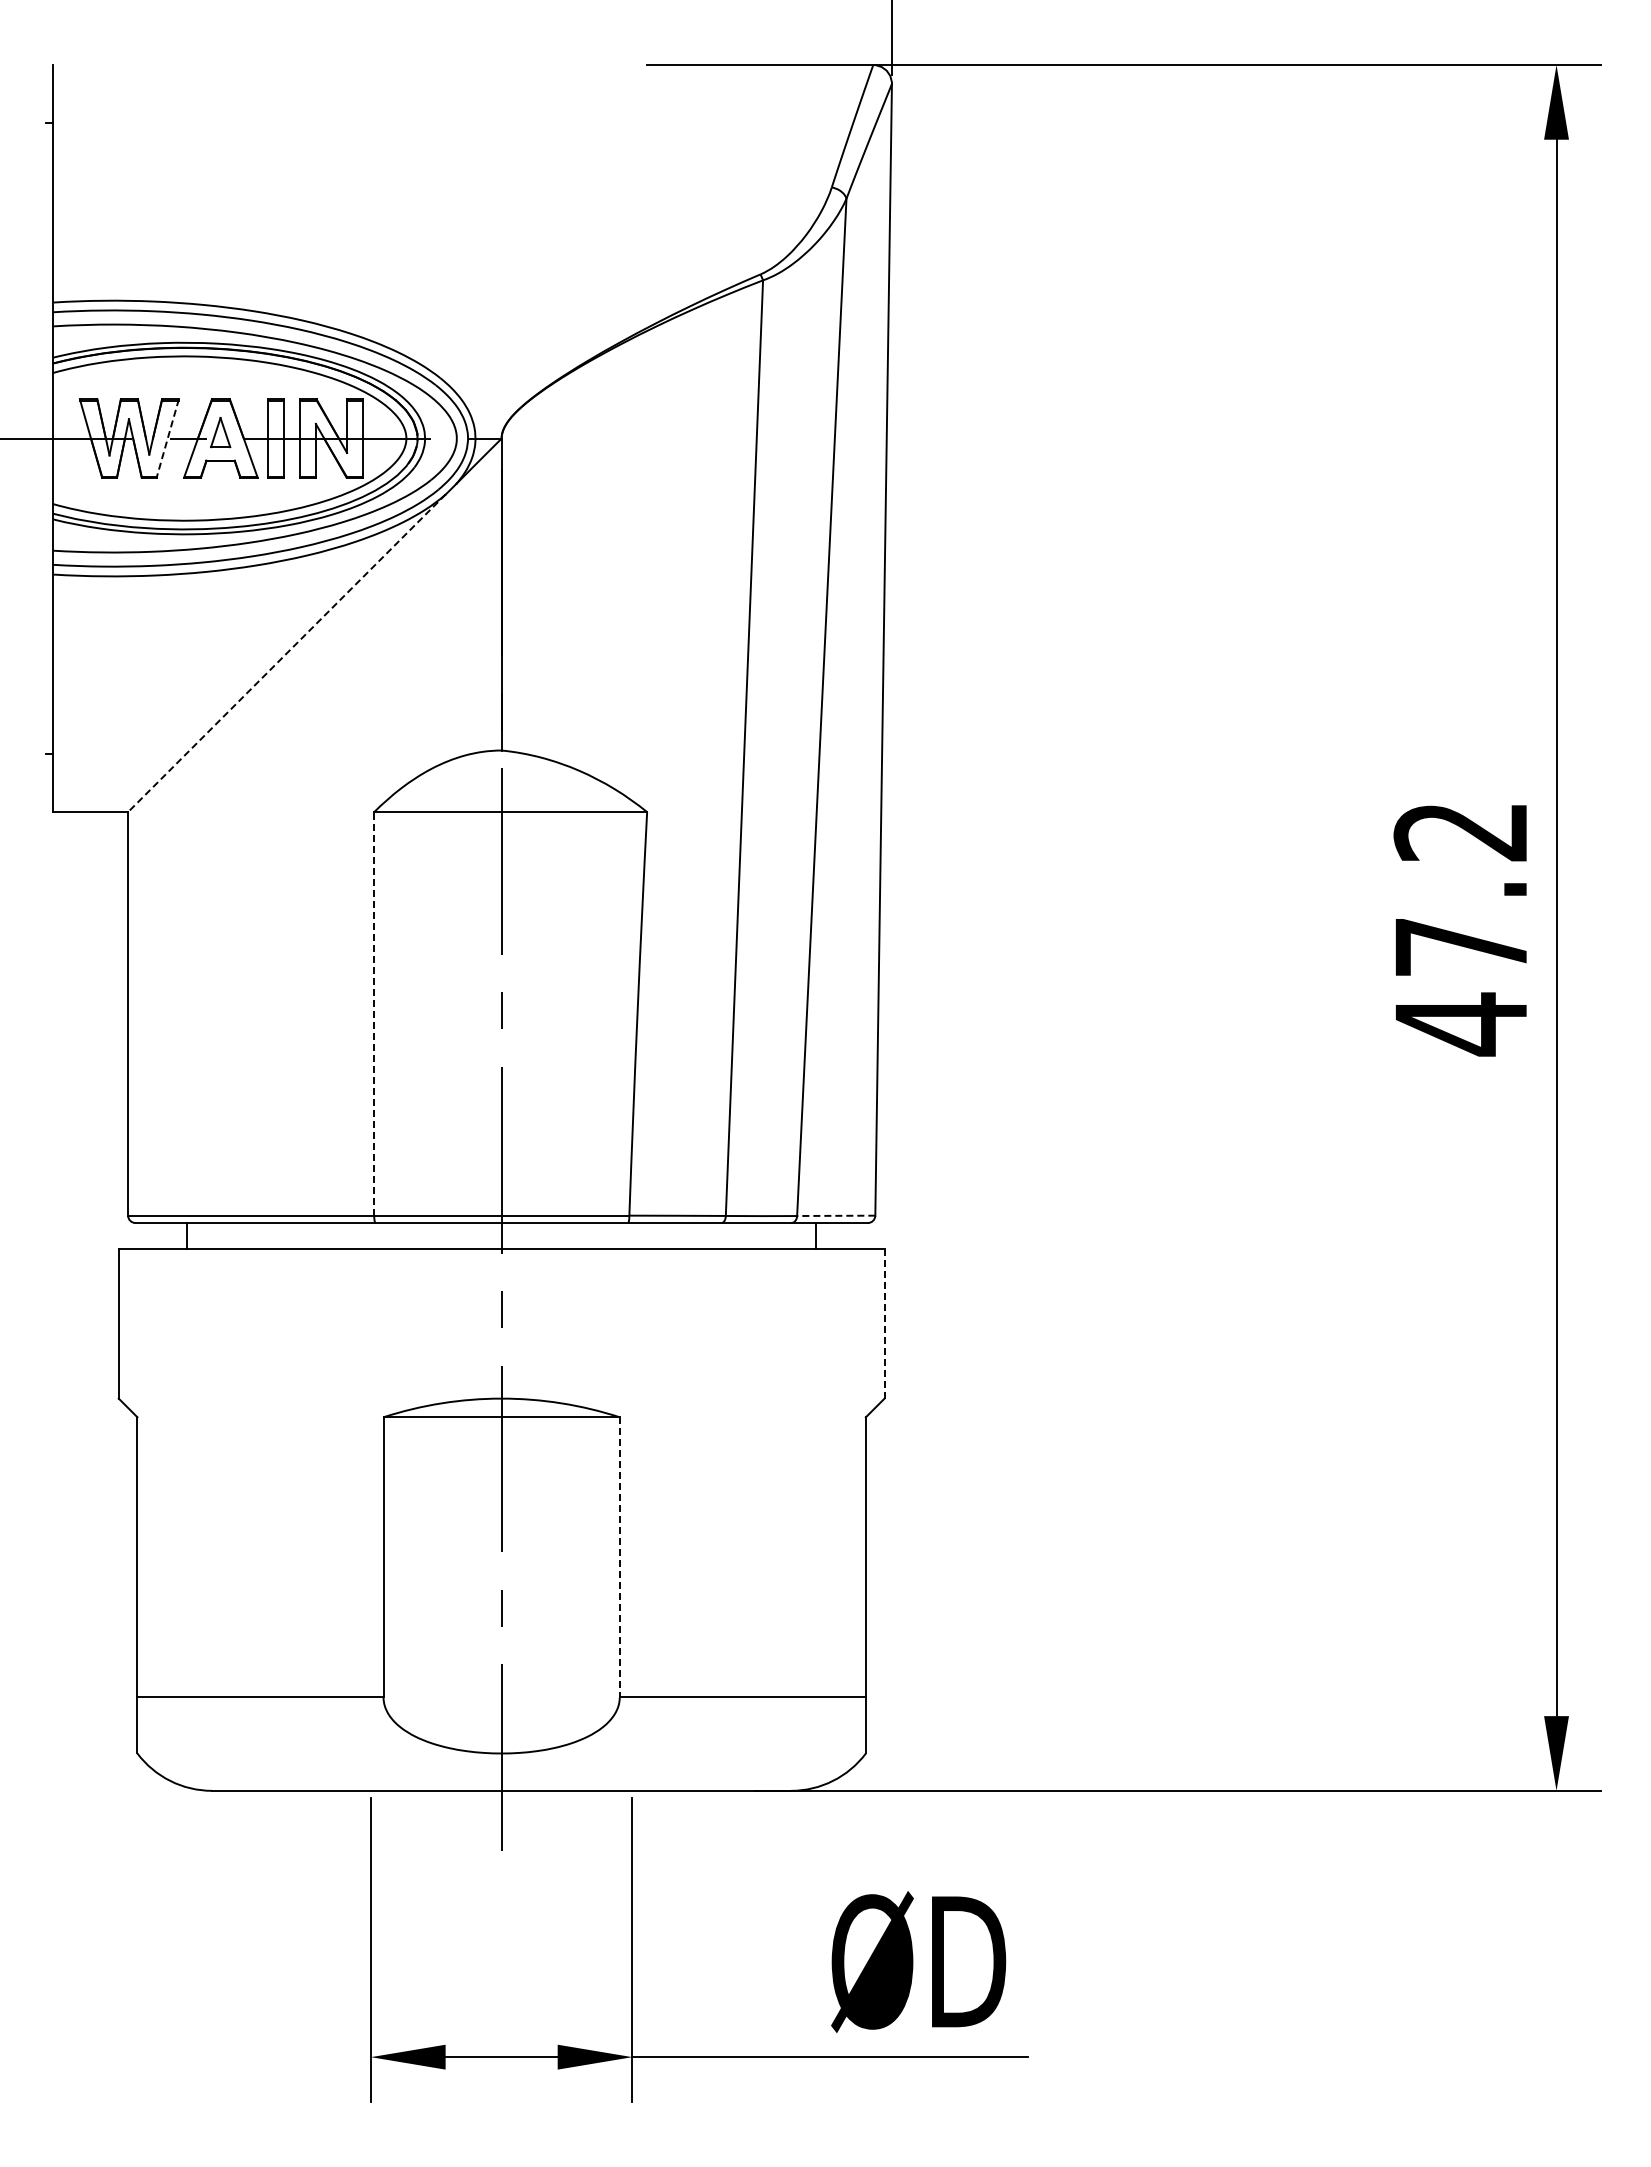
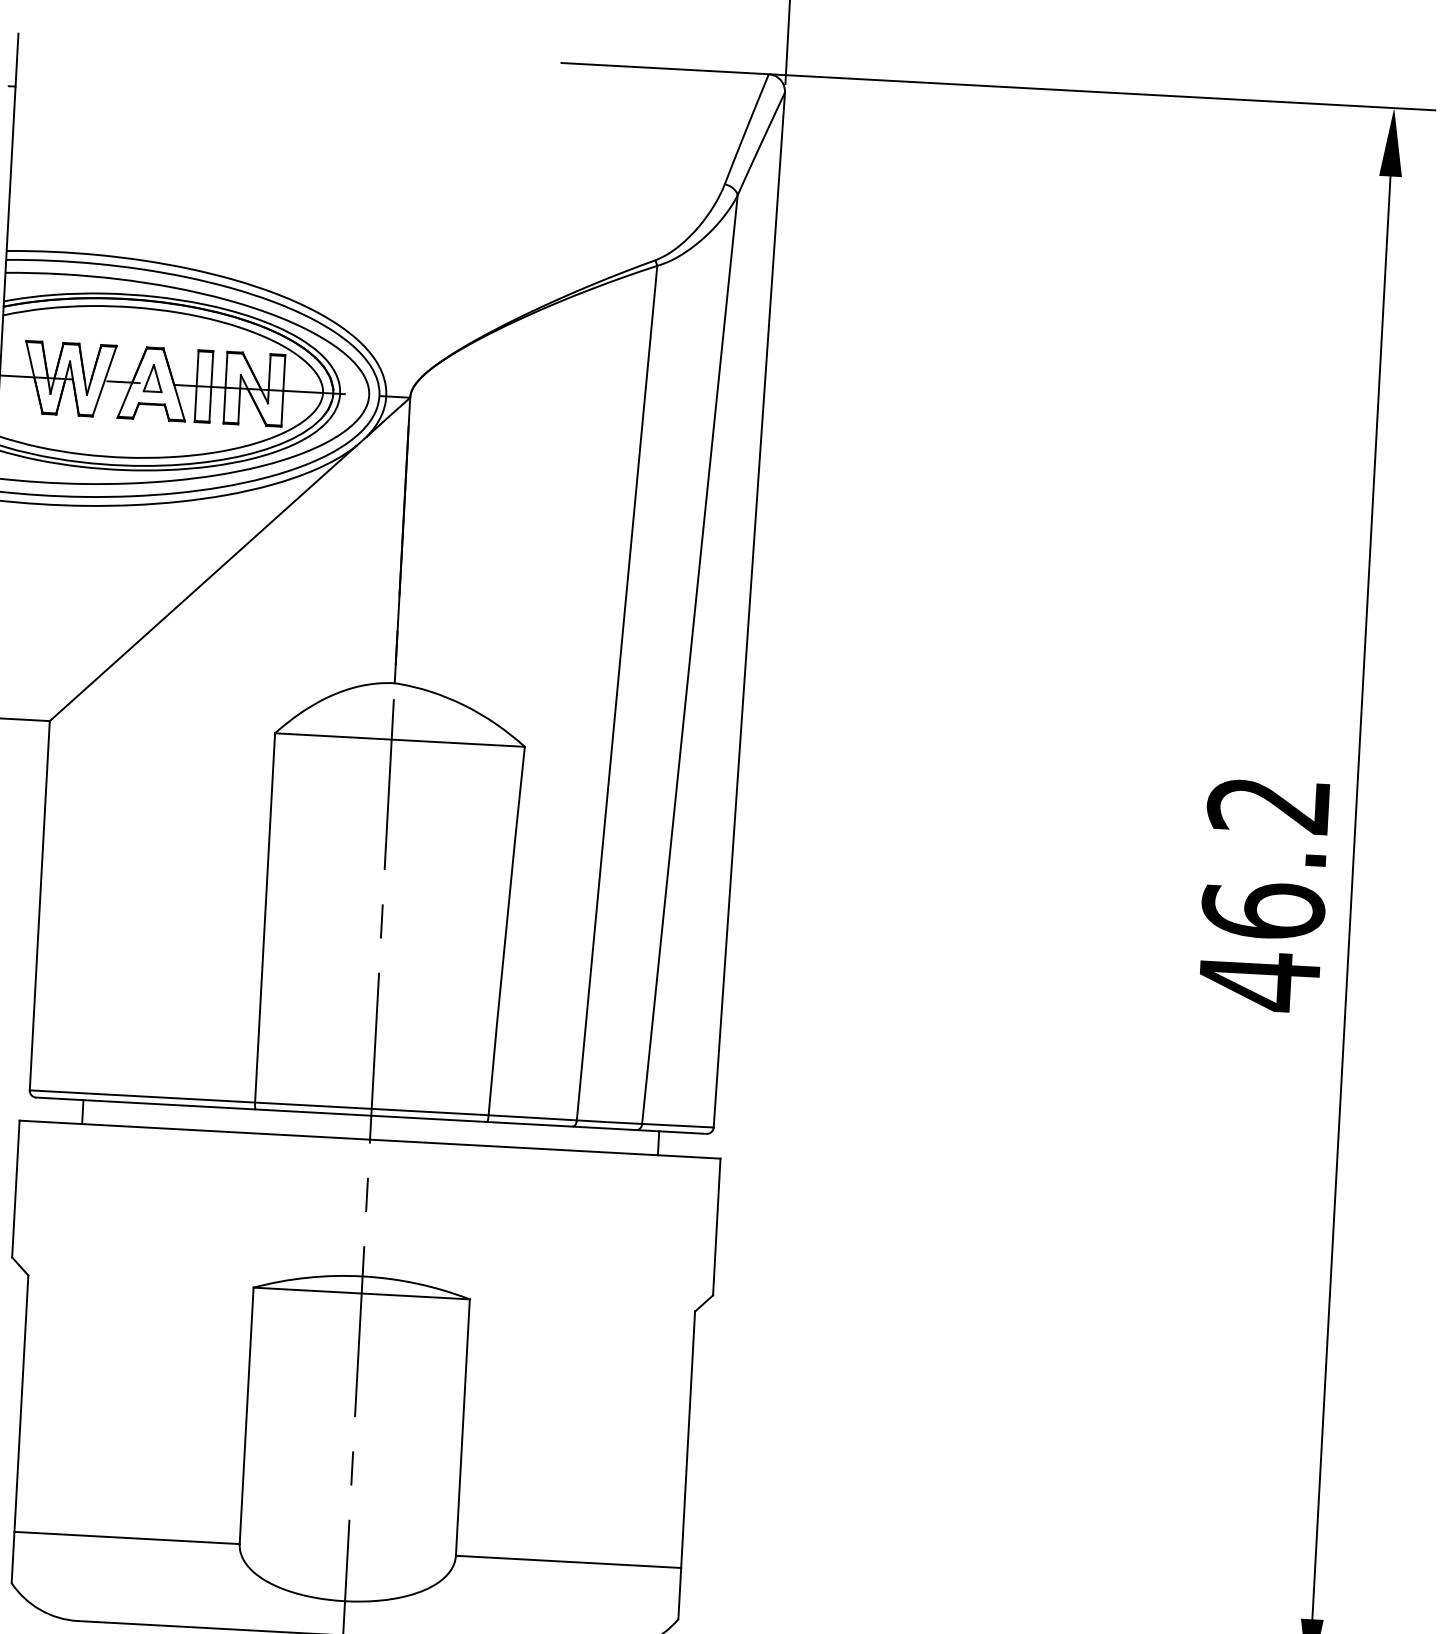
line: (167, 438) -> (104, 381), dashed -> solid
line: (286, 653) -> (202, 583), dashed -> solid
text: (1461, 946) -> (1263, 910), 47.2 -> 46.2
line: (374, 1013) -> (265, 917), dashed -> solid
line: (835, 1215) -> (677, 1125), dashed -> solid
line: (884, 1323) -> (716, 1226), dashed -> solid
line: (619, 1557) -> (462, 1427), dashed -> solid

